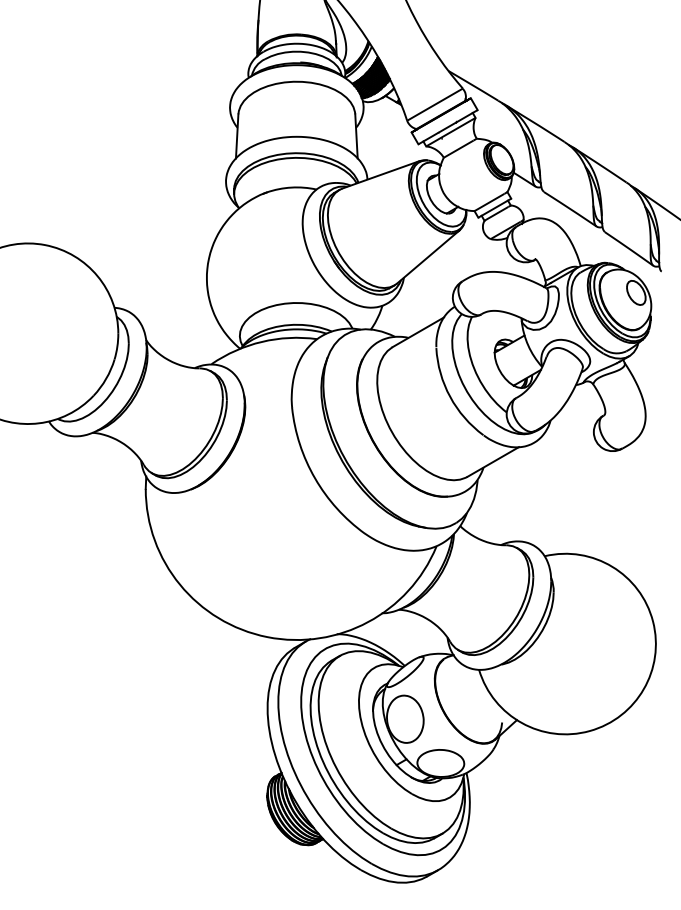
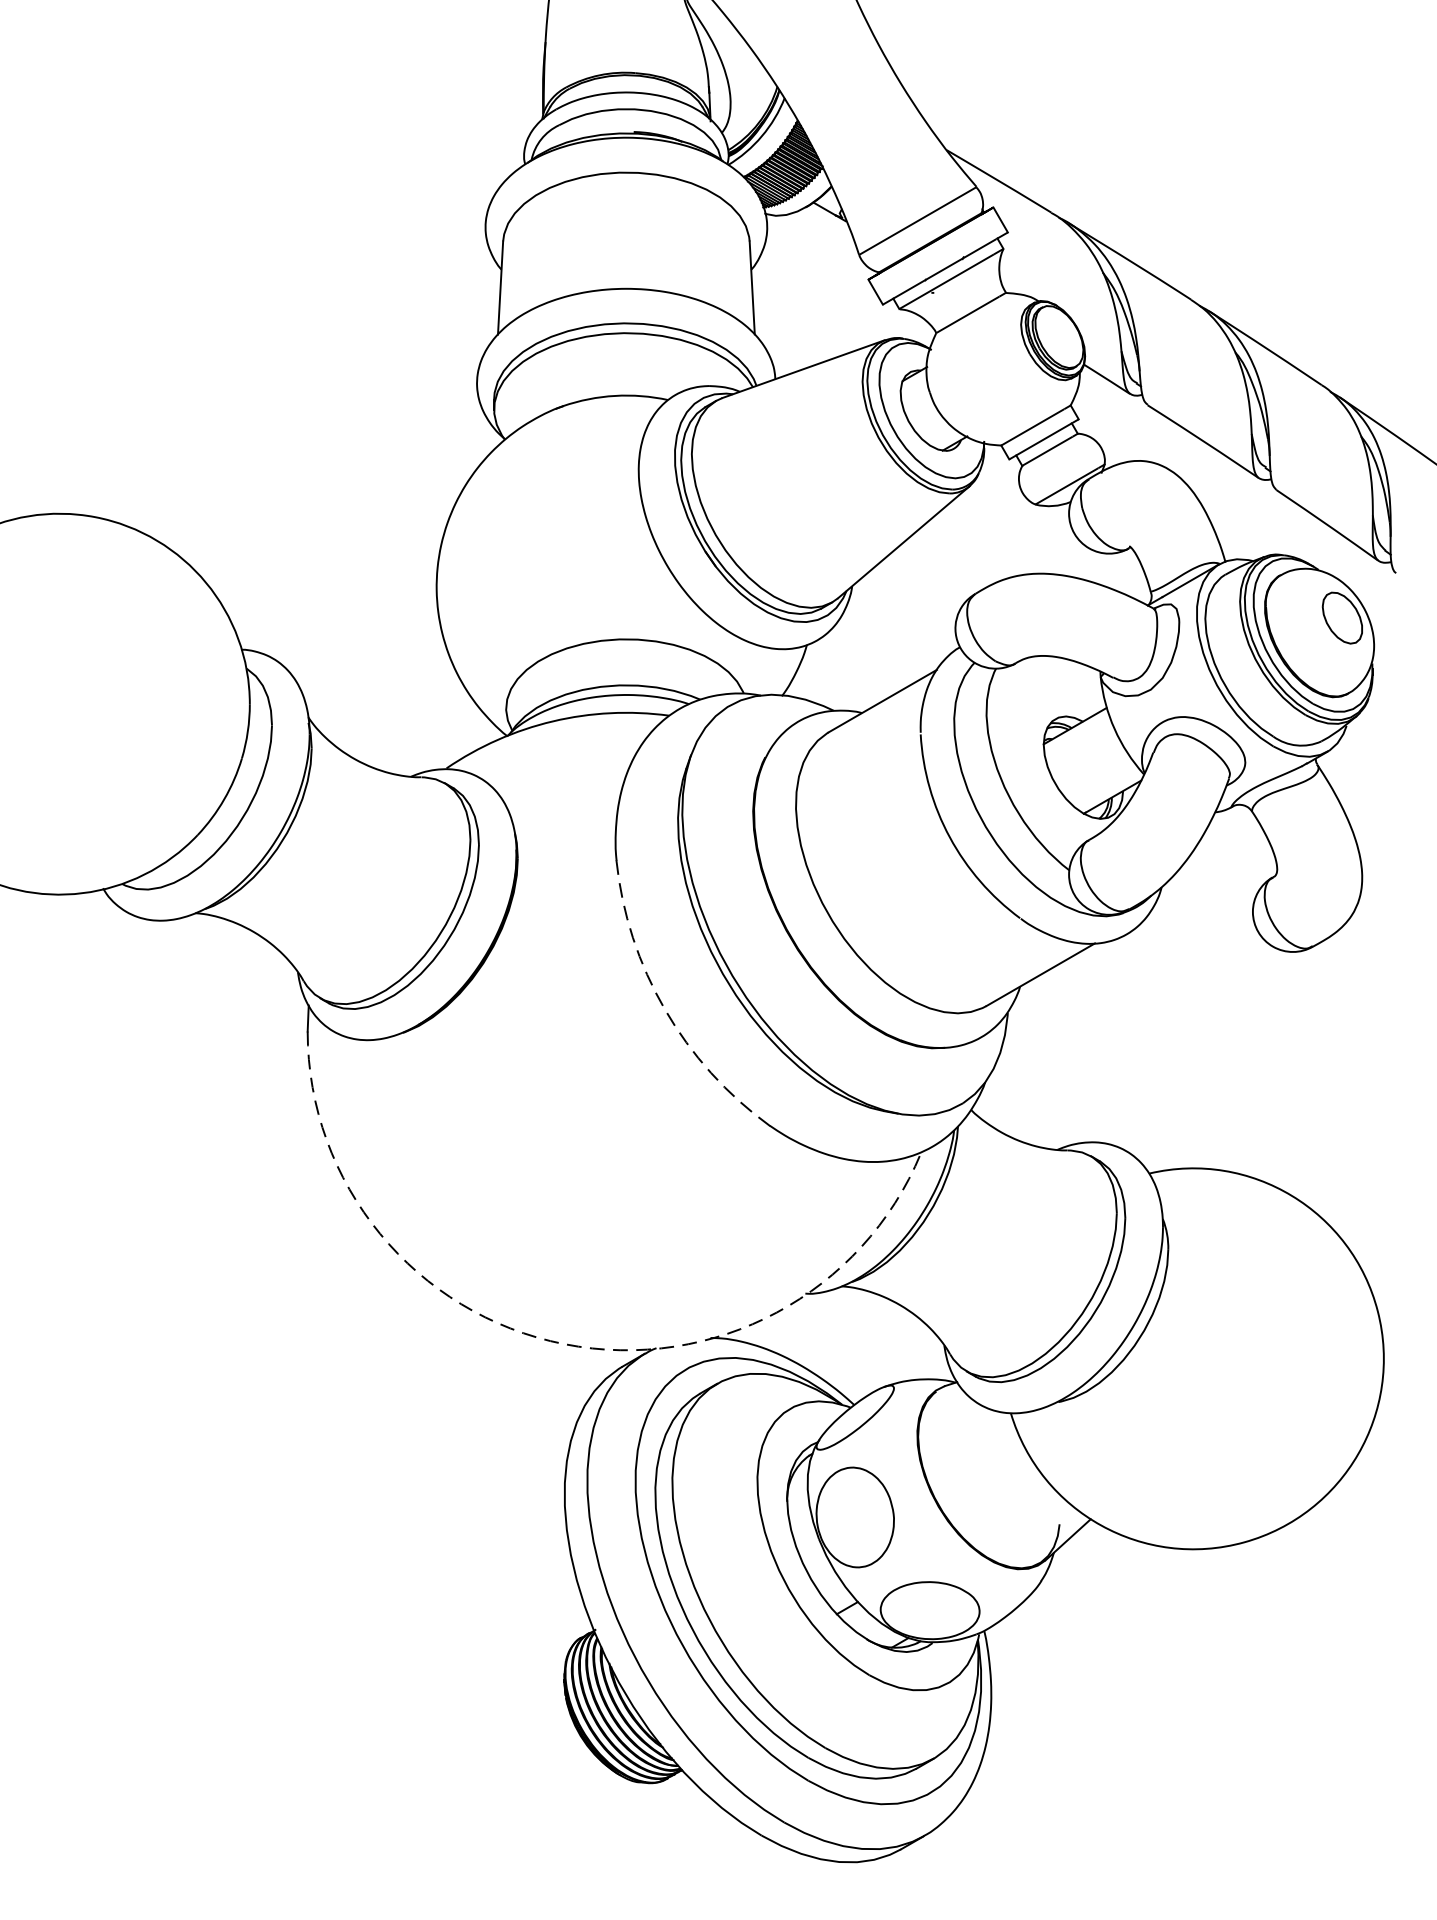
arc: (315, 478) -> (665, 1009), solid -> dashed
arc: (267, 637) -> (564, 1344), solid -> dashed

